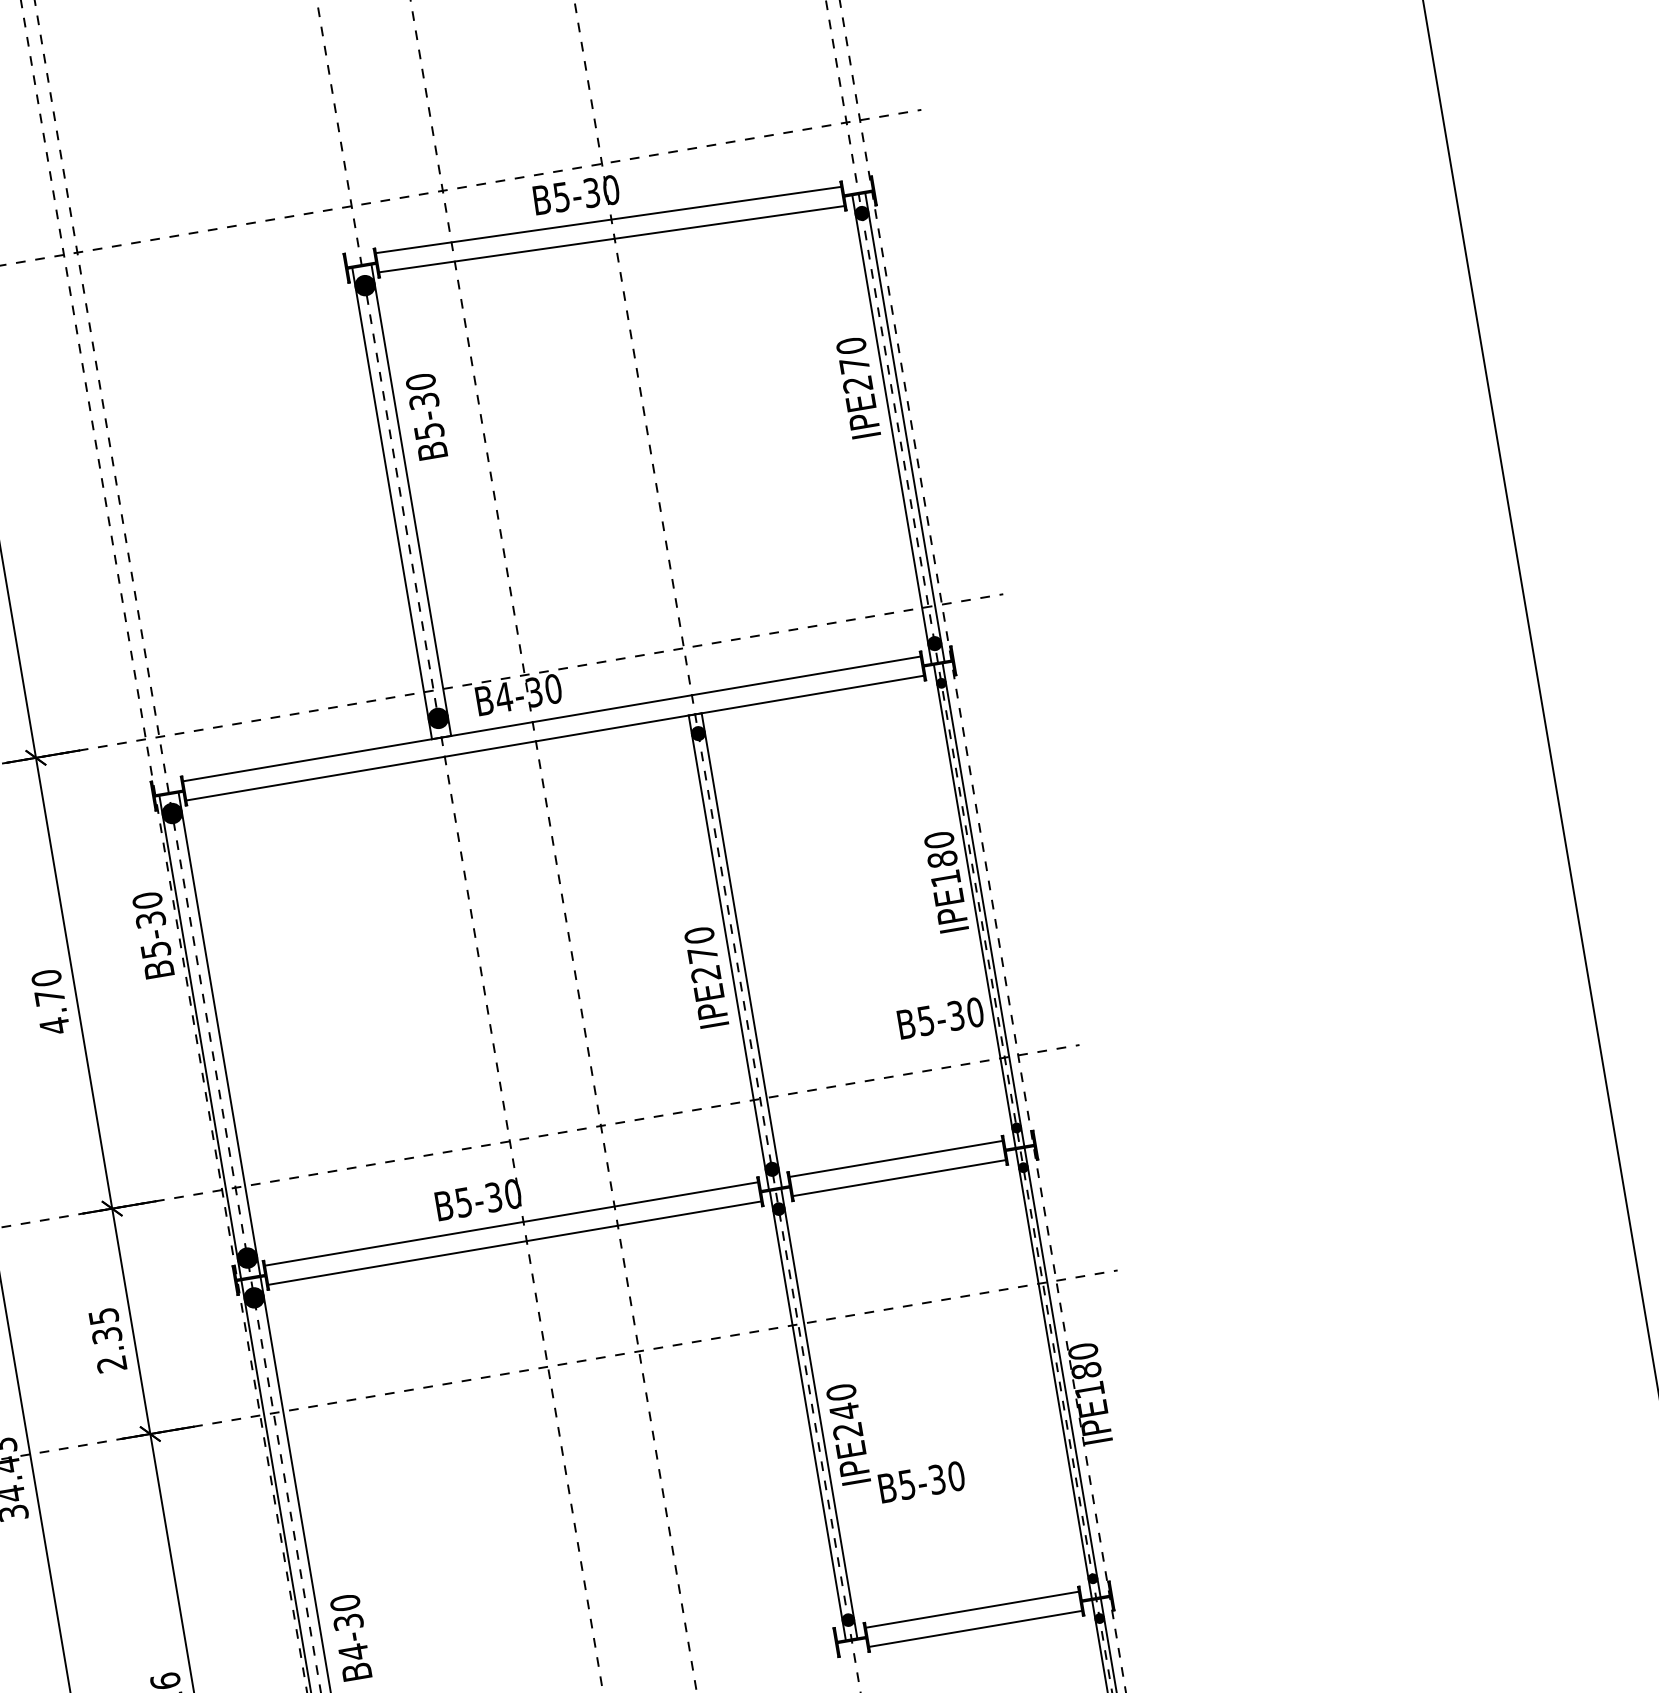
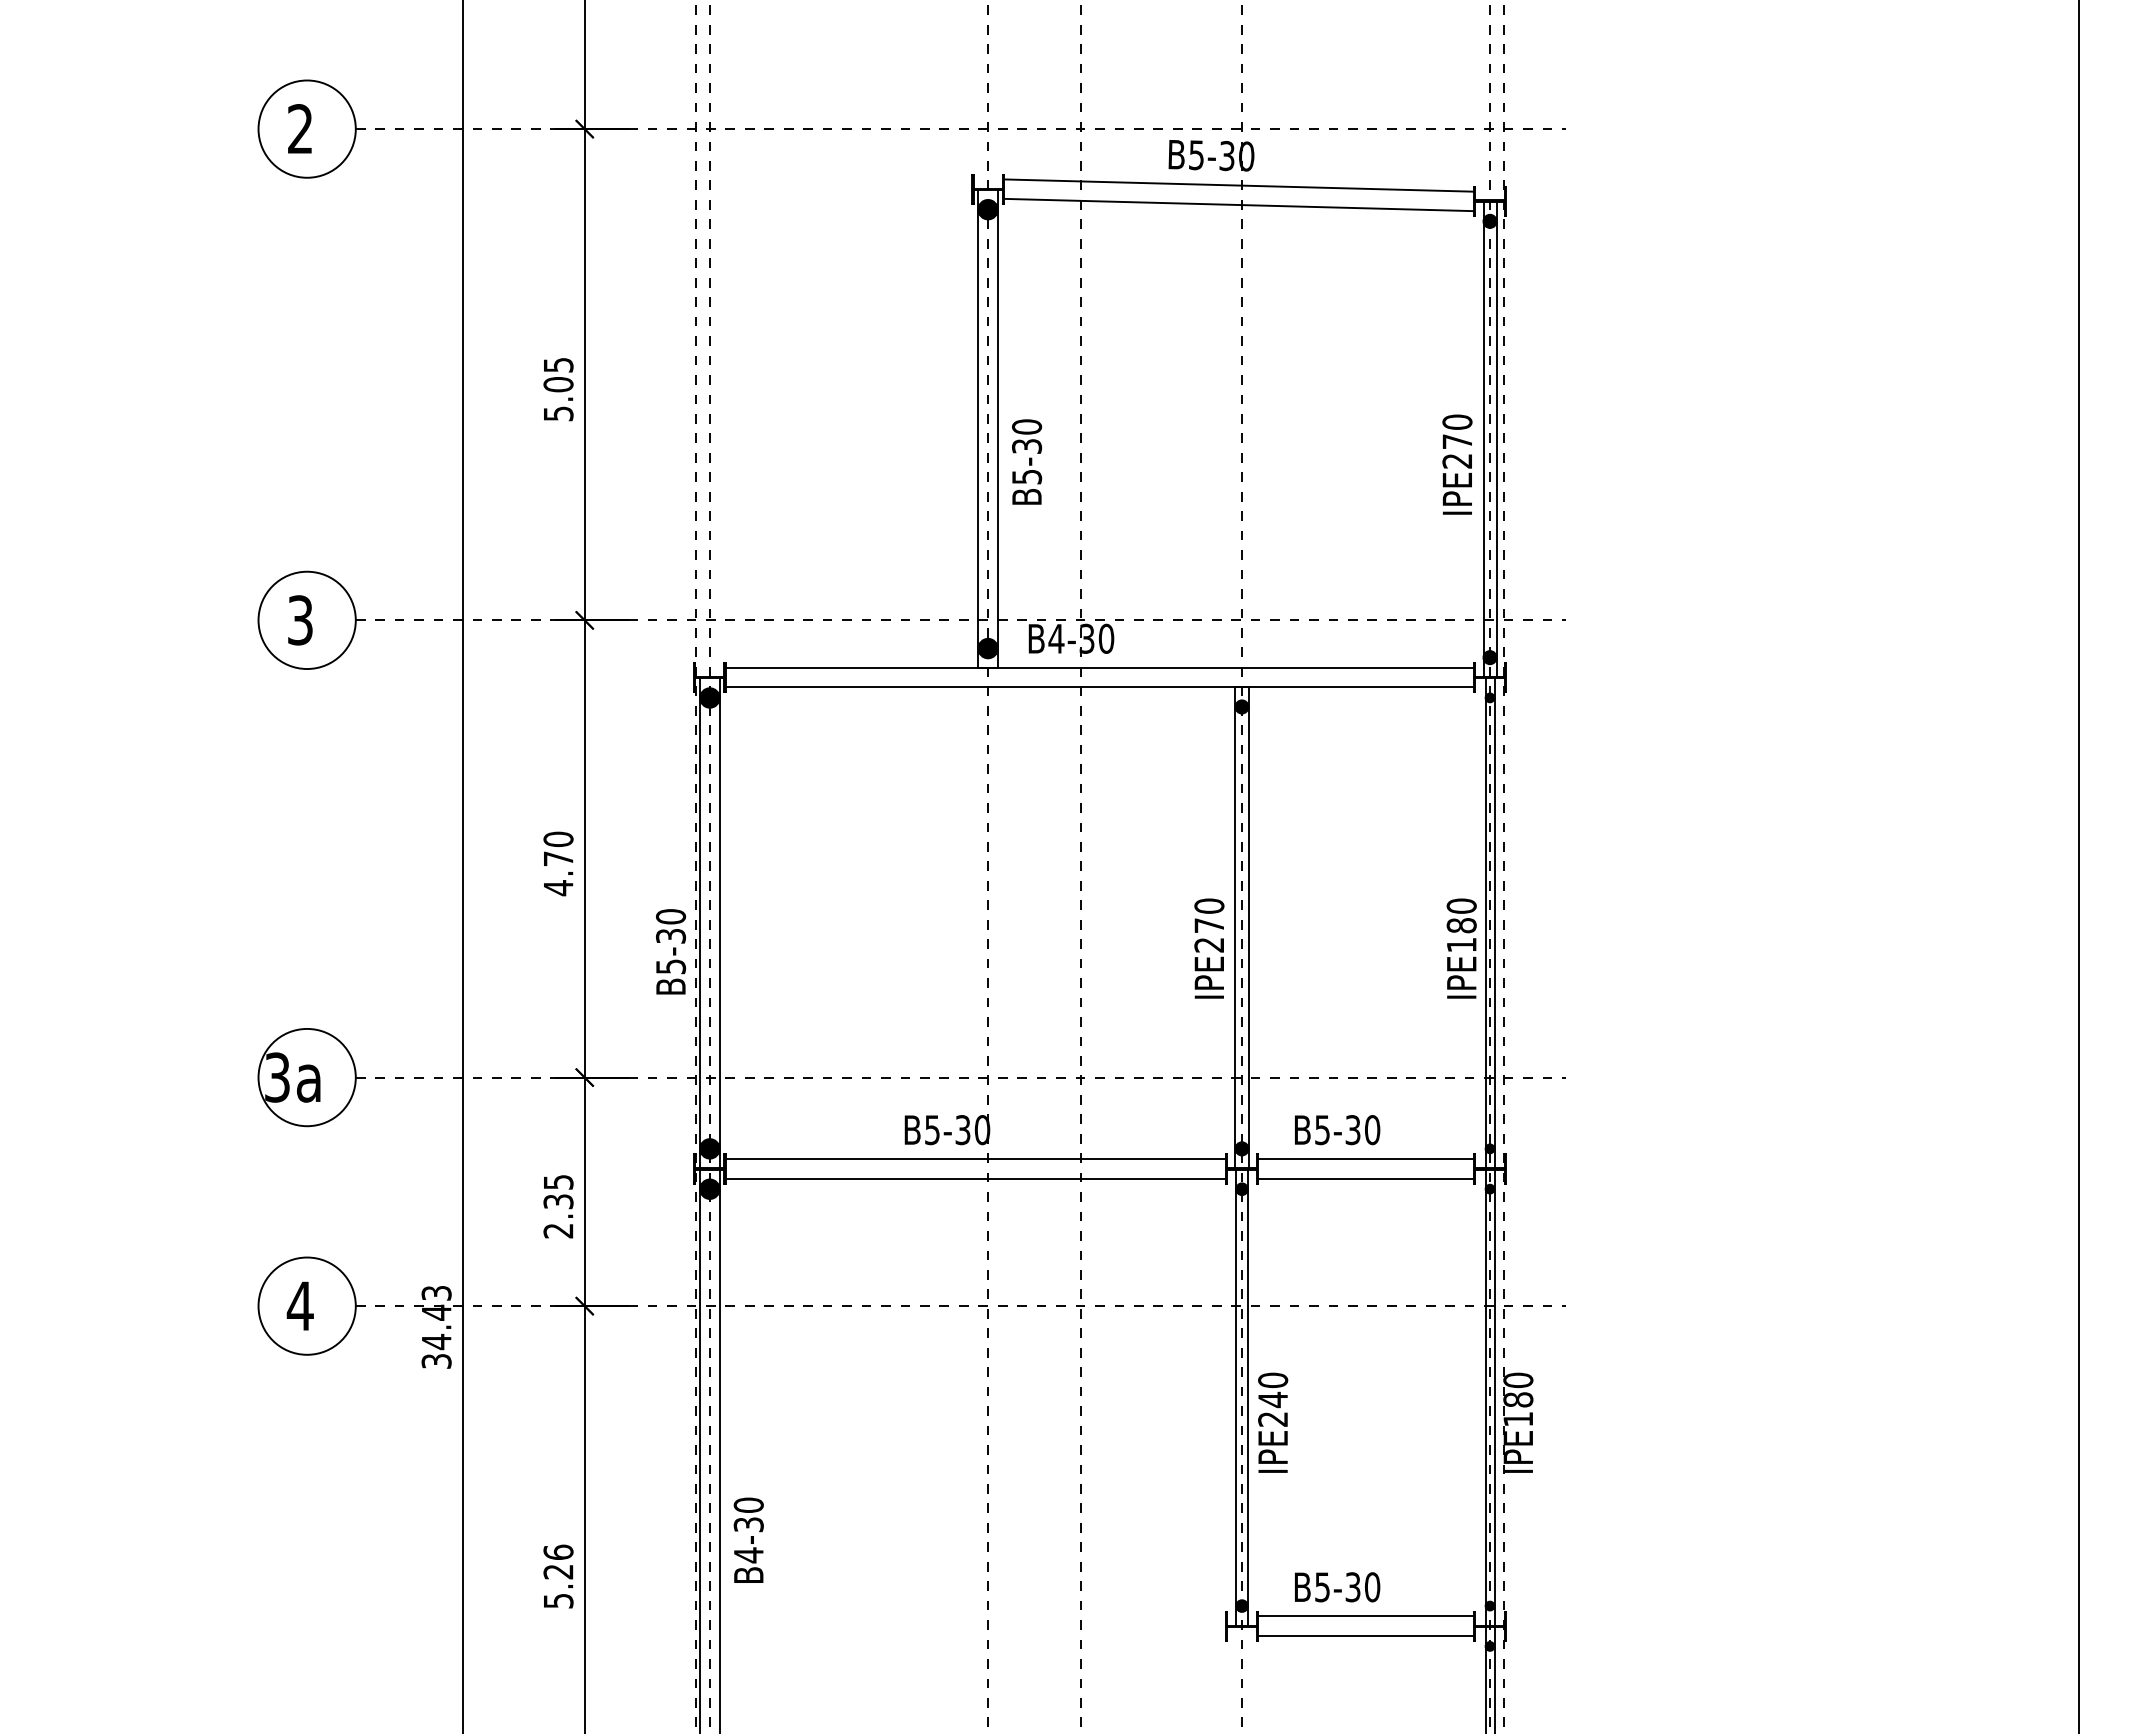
text: (858, 387) -> (1457, 464), moved
text: (427, 415) -> (1027, 461), moved
text: (946, 881) -> (1461, 948), moved
text: (153, 934) -> (671, 951), moved
text: (940, 1018) -> (1337, 1130), moved
text: (921, 1482) -> (1337, 1587), moved

